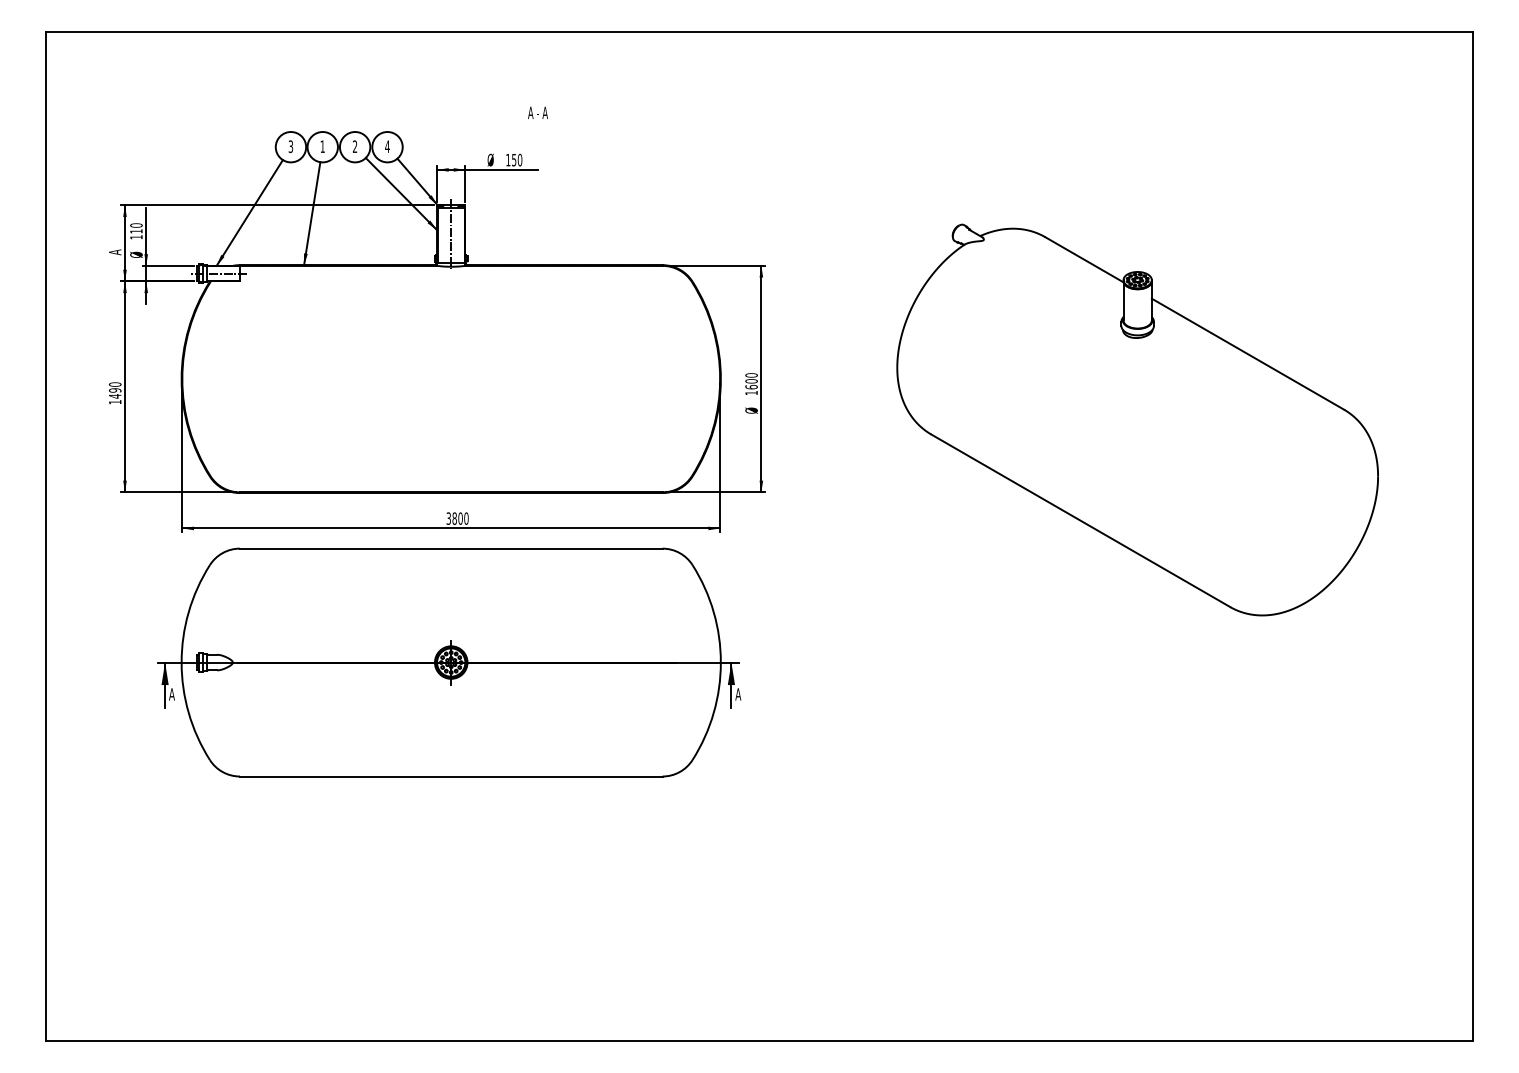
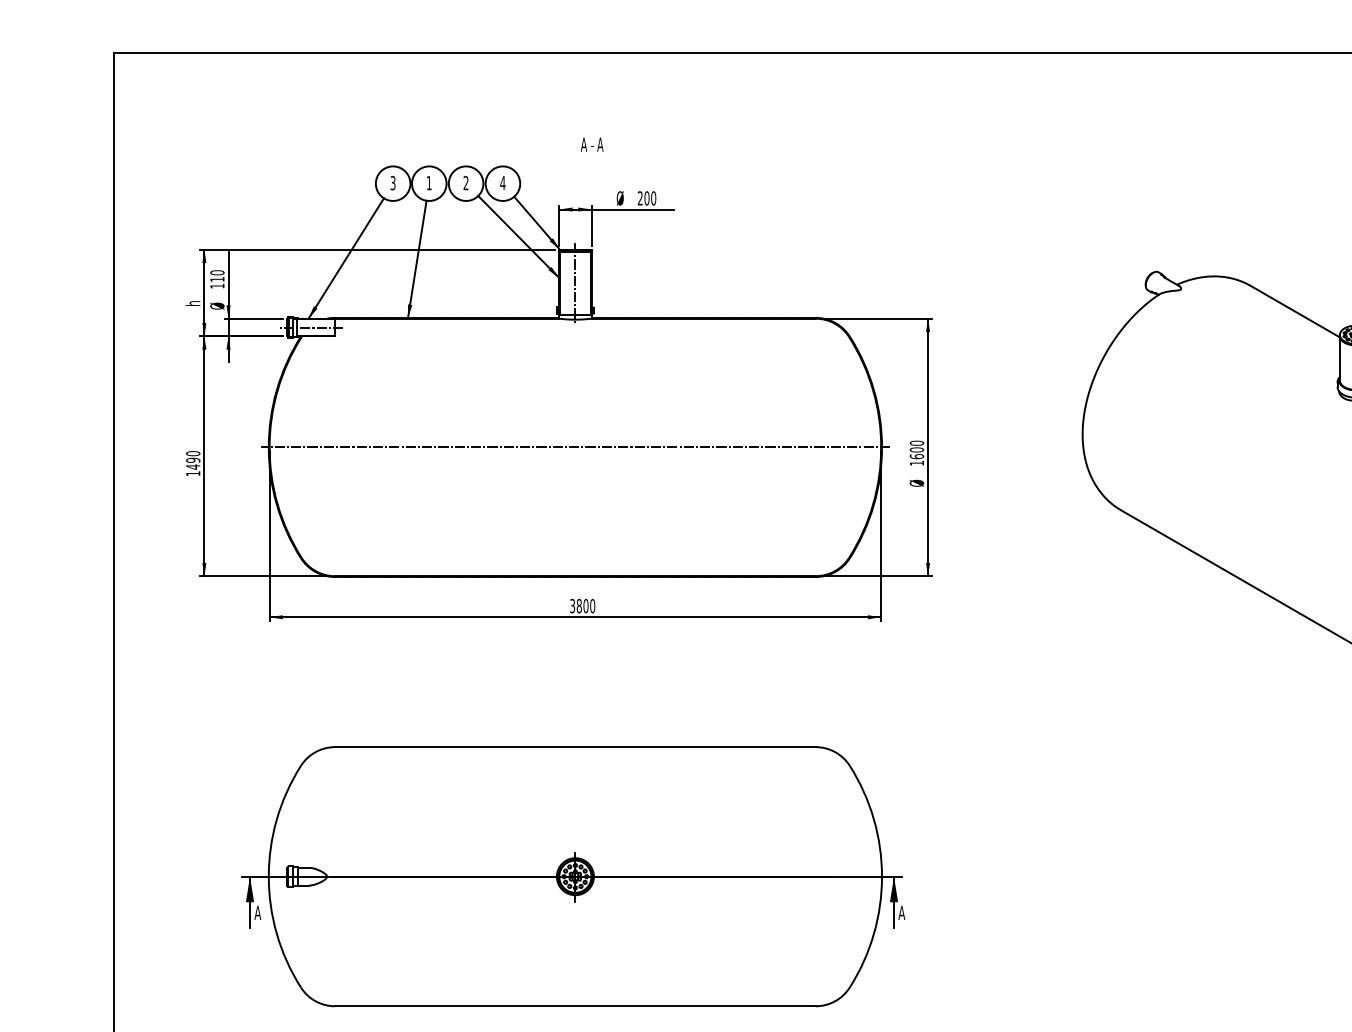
text: (537, 112) -> (591, 144), moved
text: (511, 159) -> (643, 197), 150 -> 200
text: (114, 252) -> (192, 303), A -> h
line: (450, 379) -> (574, 447), added
part: (449, 662) -> (573, 876), moved

